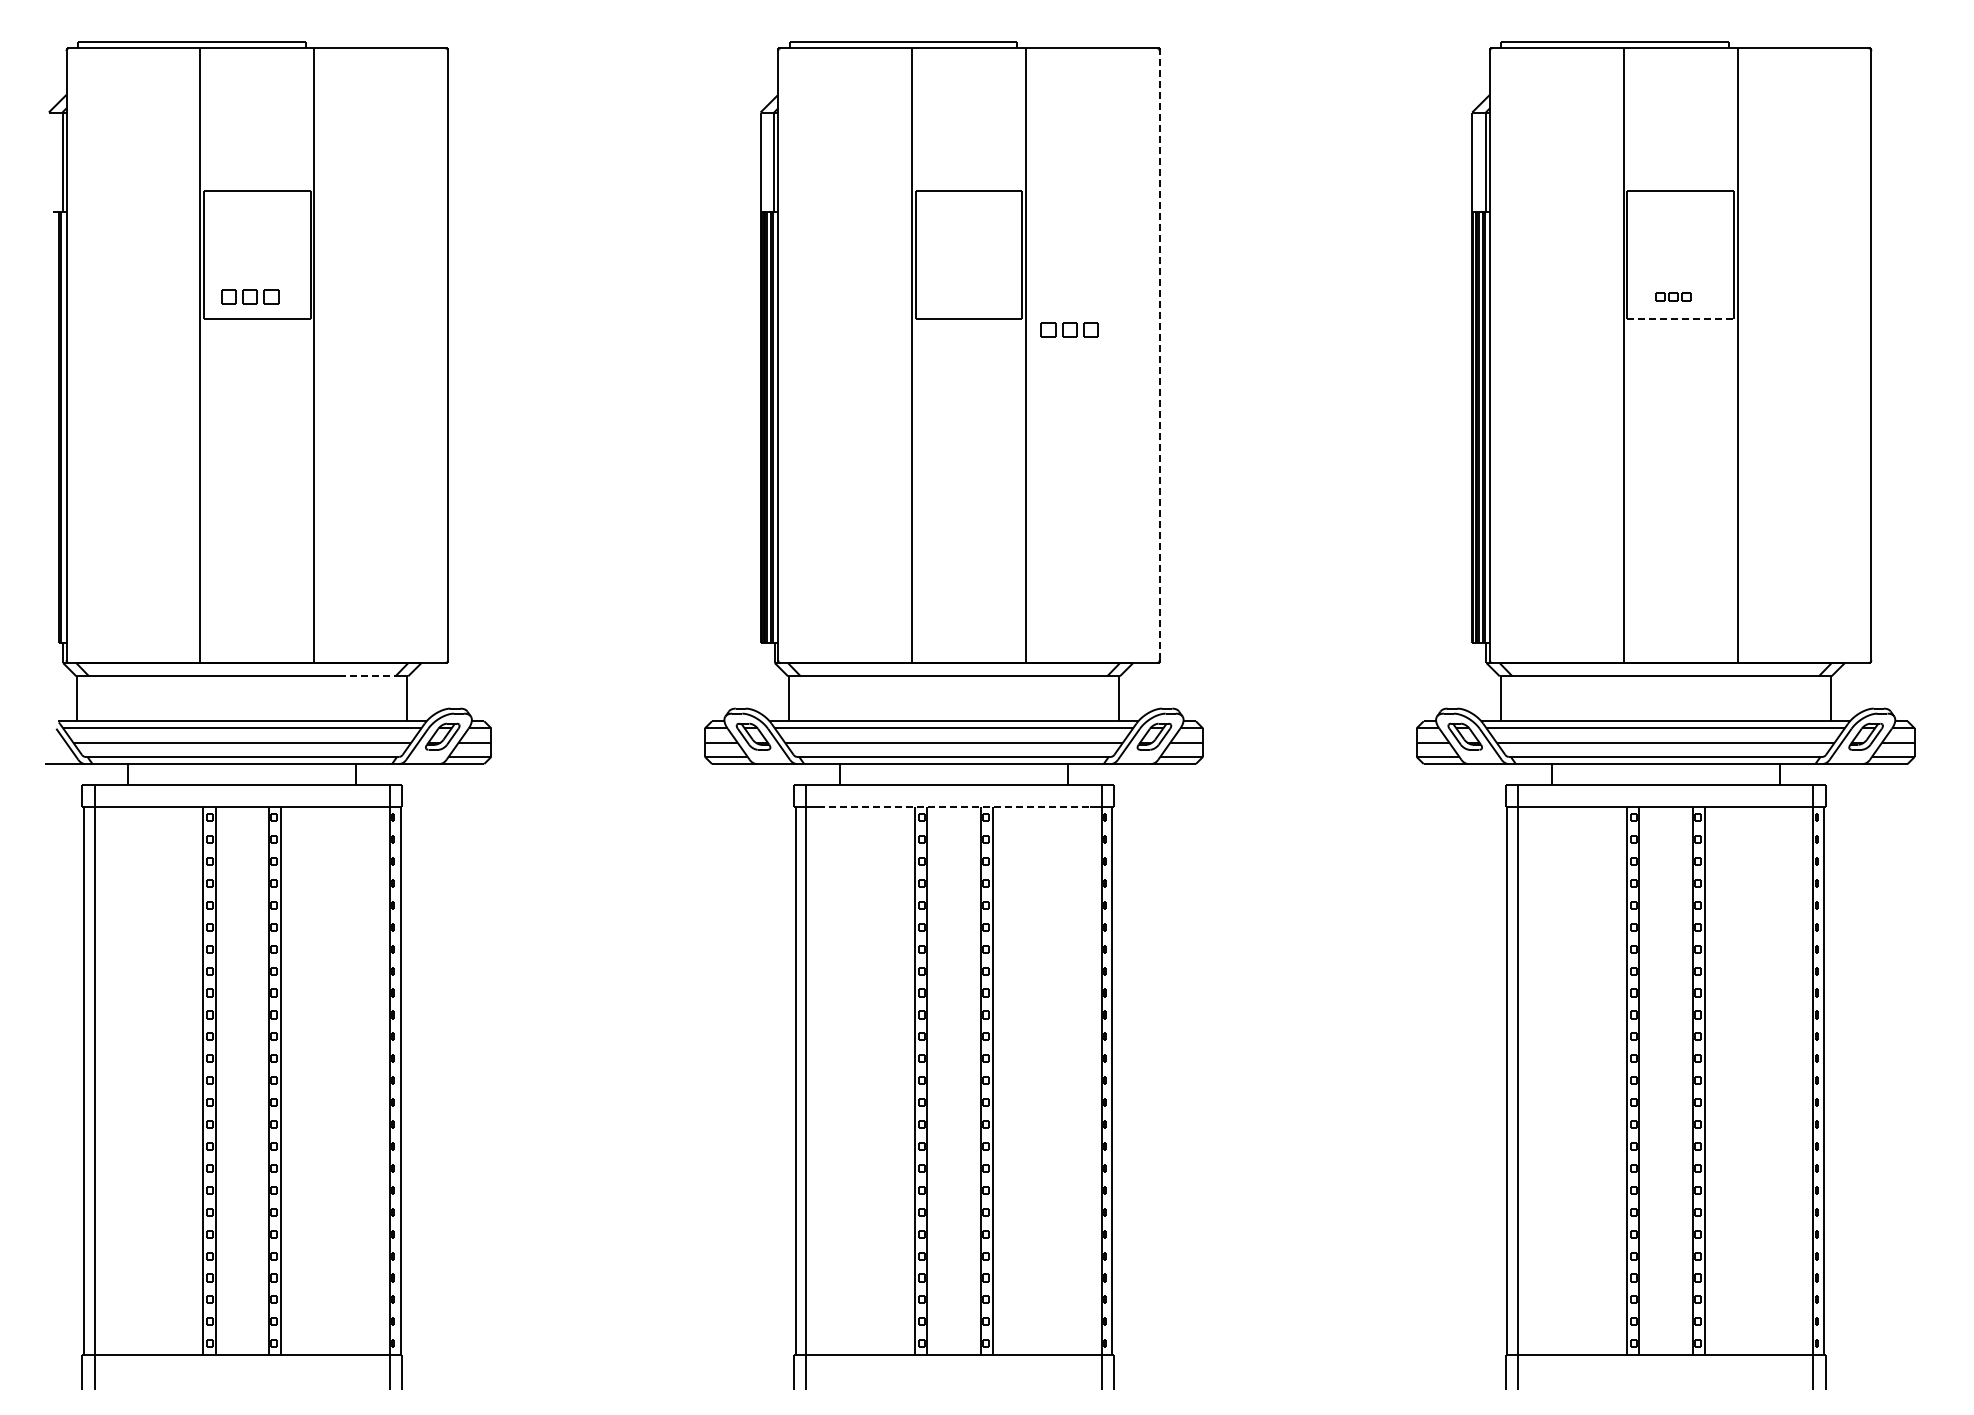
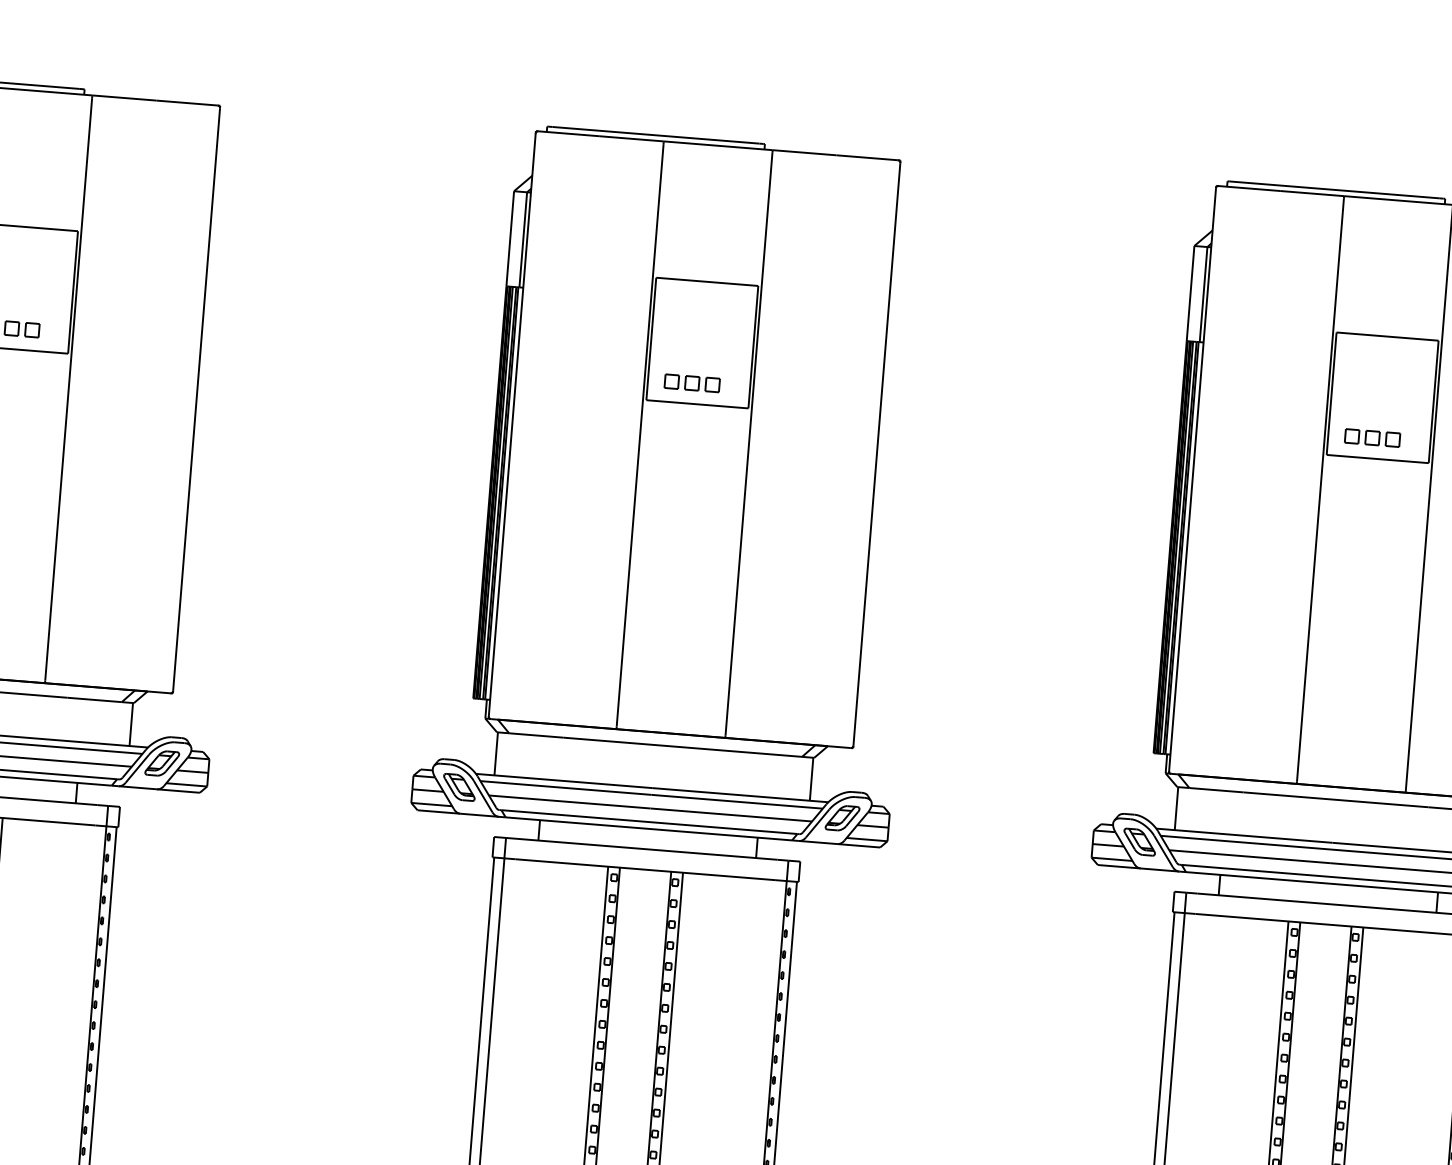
part: (1673, 296) -> (1372, 437), size x1.67
line: (1681, 318) -> (1378, 458), dashed -> solid
part: (1069, 329) -> (692, 382), moved
line: (1159, 355) -> (876, 454), dashed -> solid
line: (367, 676) -> (94, 700), dashed -> solid
line: (954, 806) -> (646, 869), dashed -> solid

